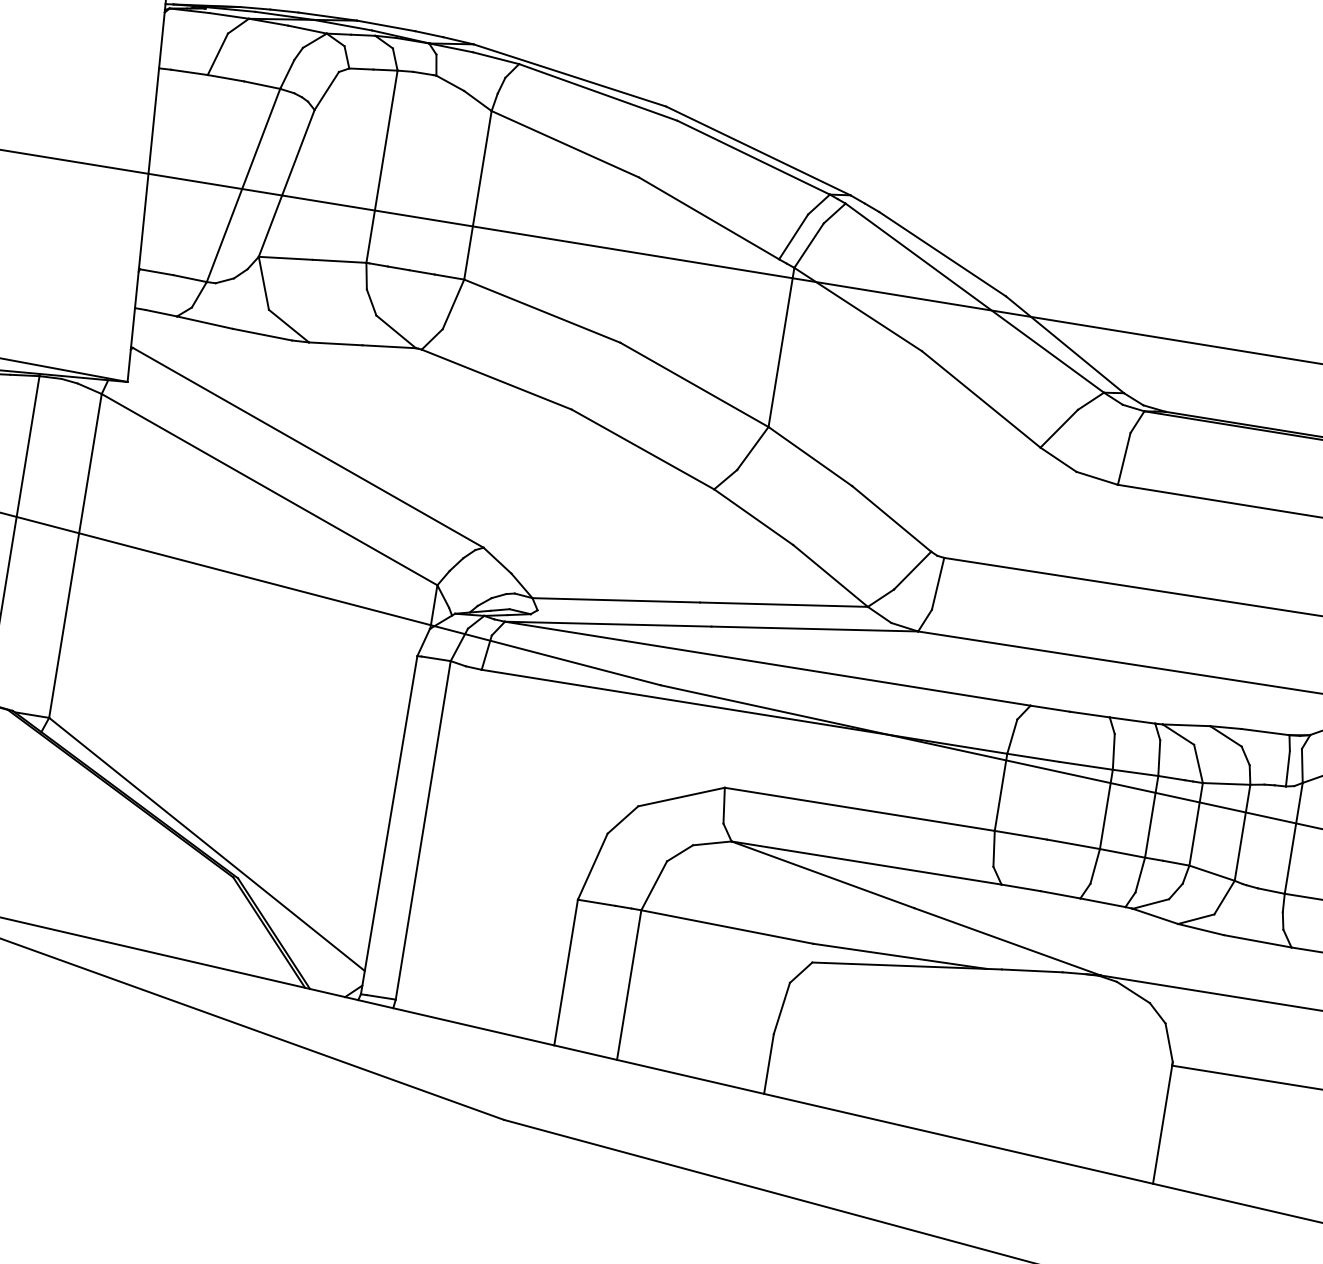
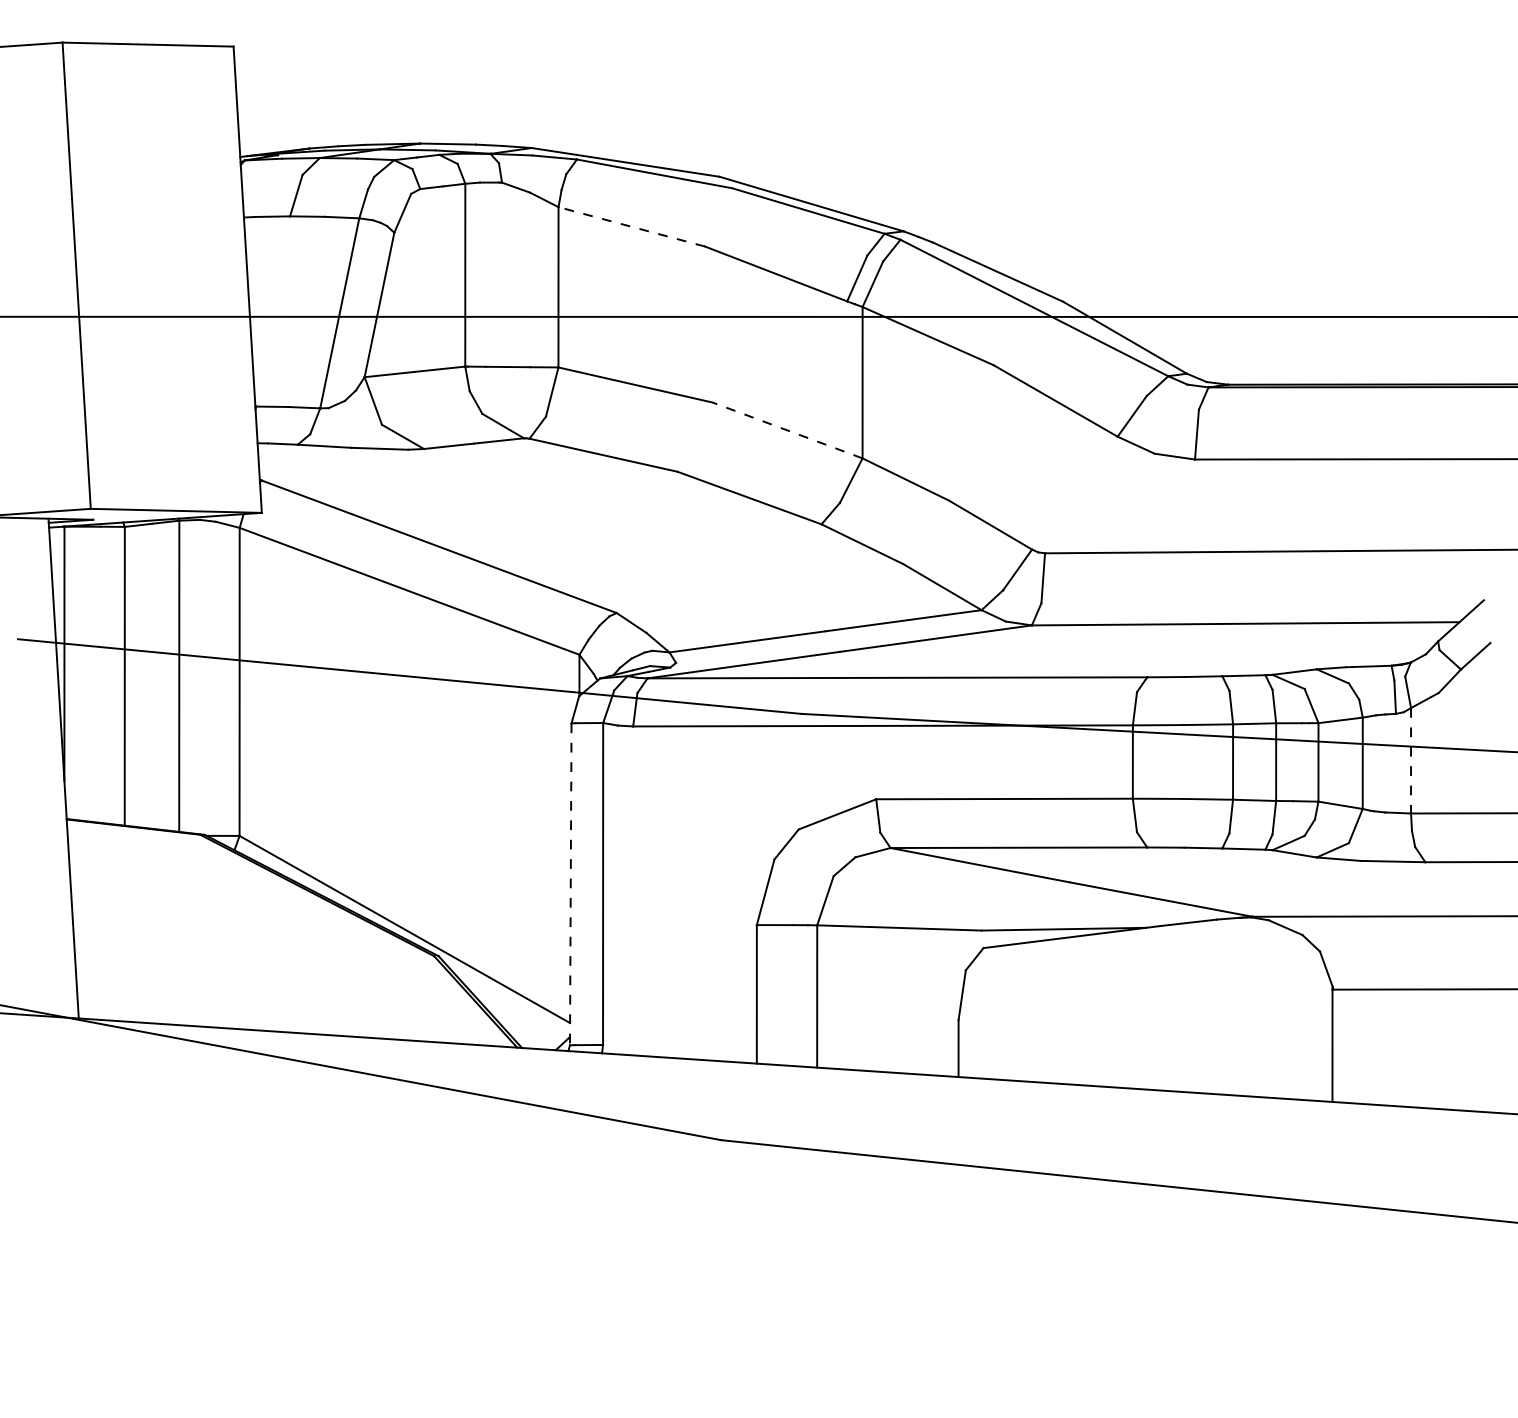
line: (565, 143) -> (631, 226), solid -> dashed
line: (694, 384) -> (787, 430), solid -> dashed
line: (388, 825) -> (570, 884), solid -> dashed
line: (1294, 838) -> (1411, 760), solid -> dashed

